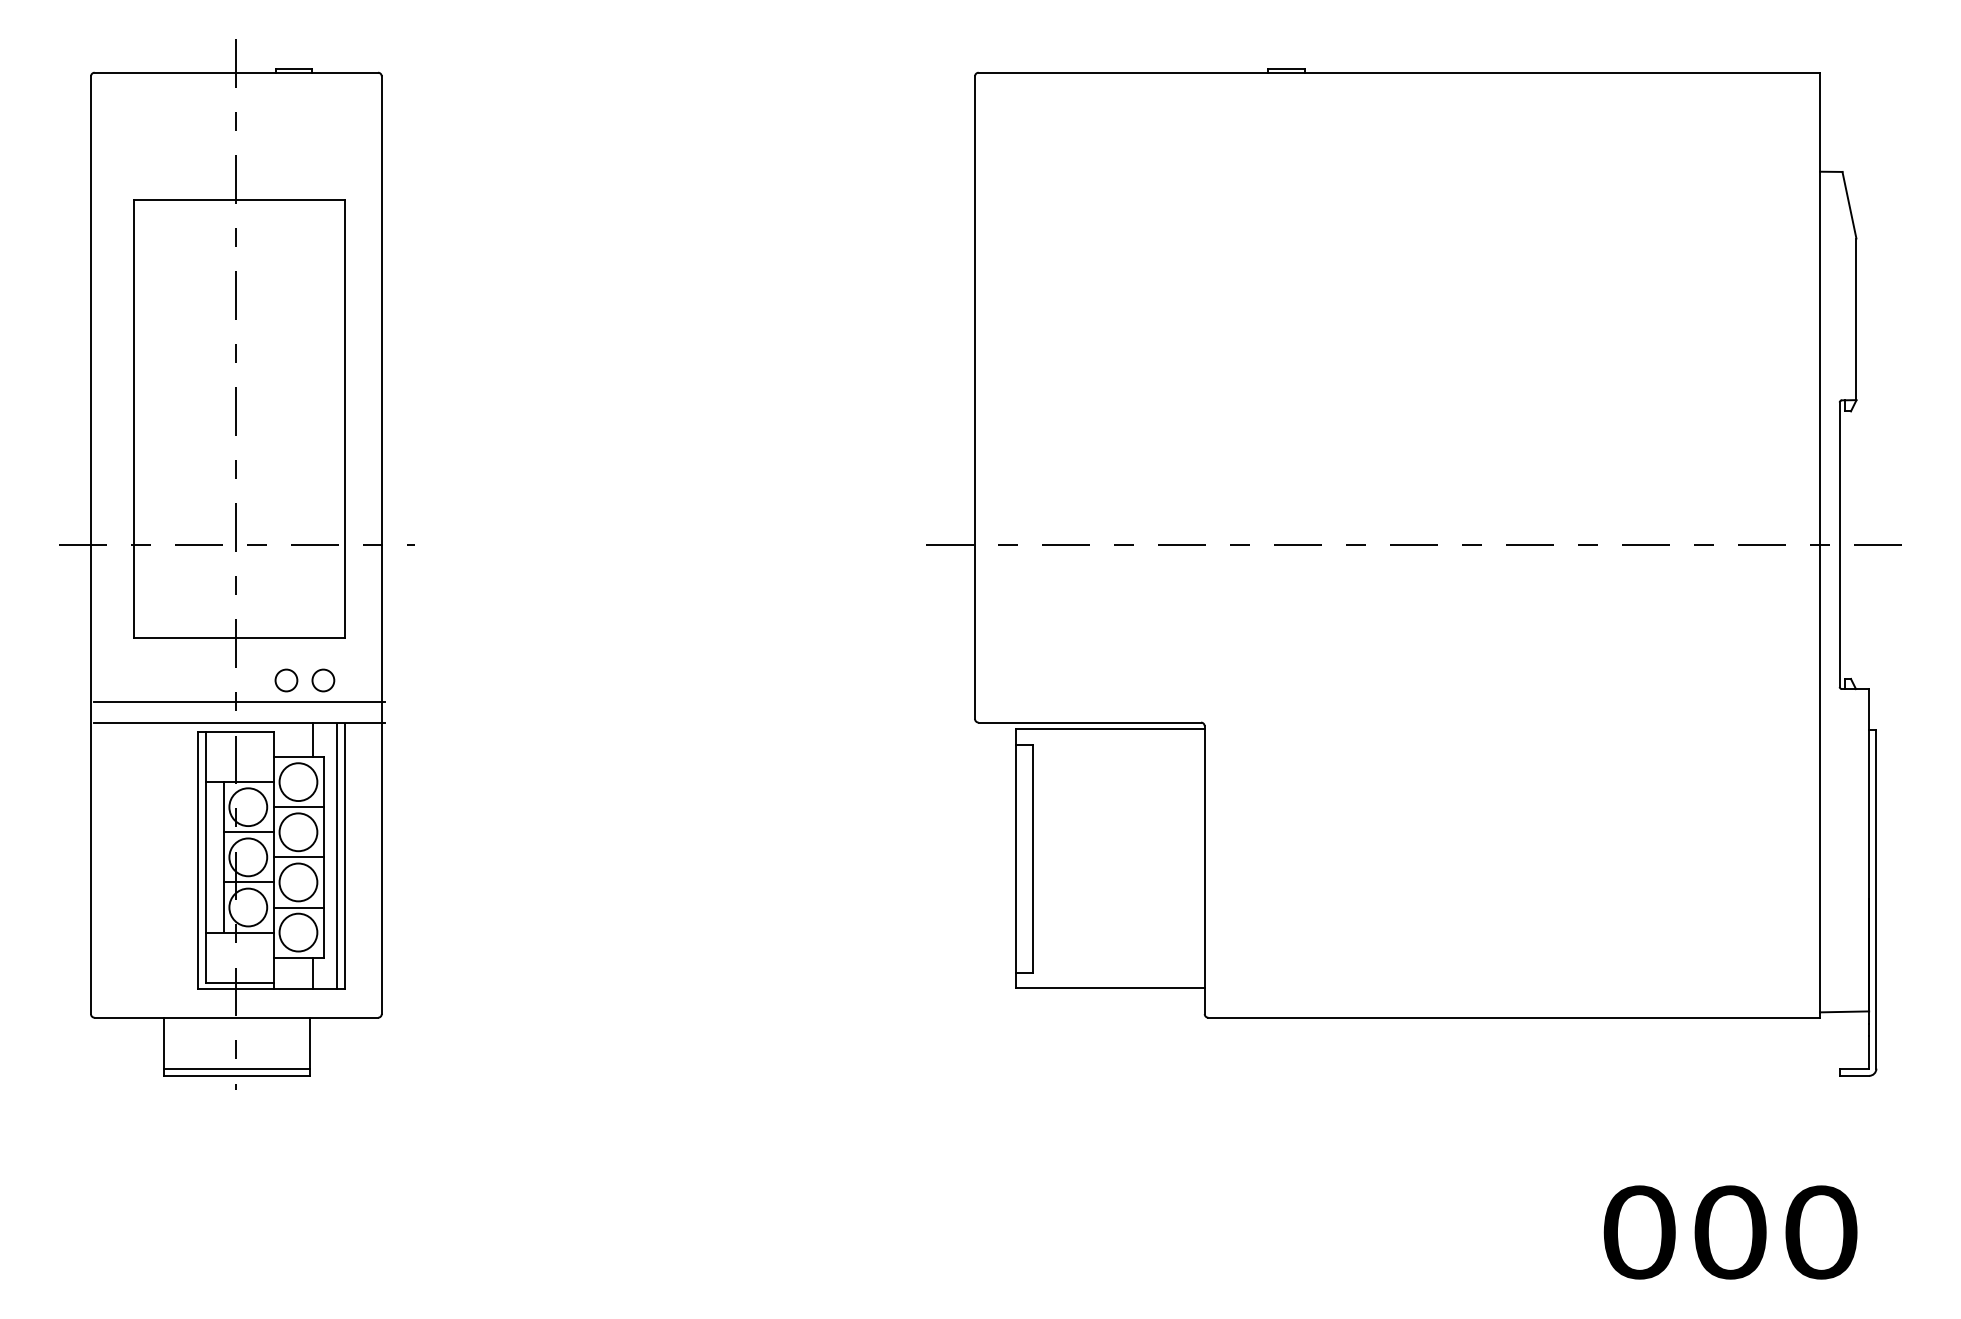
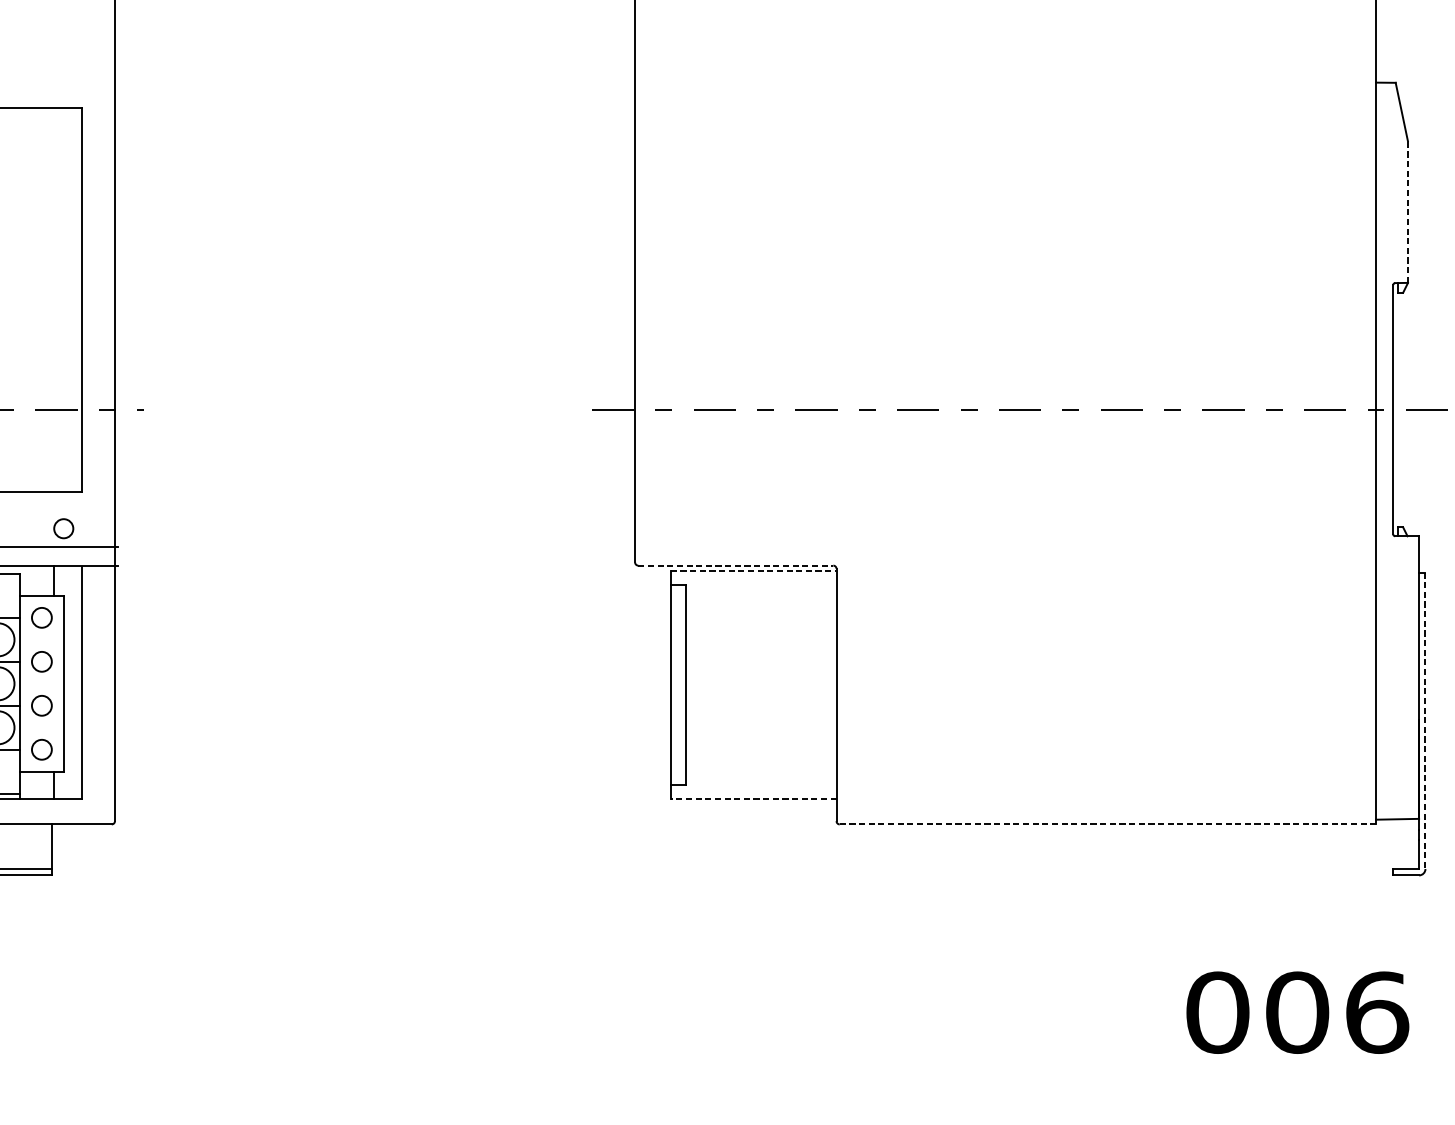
line: (1856, 319) -> (1408, 212), solid -> dashed
circle: (286, 680) -> (31, 528), removed
line: (1090, 722) -> (736, 565), solid -> dashed
line: (1110, 729) -> (753, 571), solid -> dashed
circle: (298, 782) -> (41, 618), size x0.6
line: (298, 807) -> (41, 640), removed
circle: (298, 832) -> (41, 661), size x0.6
line: (337, 855) -> (76, 682), removed
line: (298, 857) -> (41, 683), removed
circle: (298, 882) -> (41, 705), size x0.6
line: (1876, 900) -> (1425, 721), solid -> dashed
line: (298, 907) -> (41, 727), removed
circle: (298, 932) -> (41, 749), size x0.6
line: (1110, 988) -> (753, 798), solid -> dashed
line: (1514, 1017) -> (1108, 824), solid -> dashed
text: (1821, 1232) -> (1377, 1012), 000 -> 006

